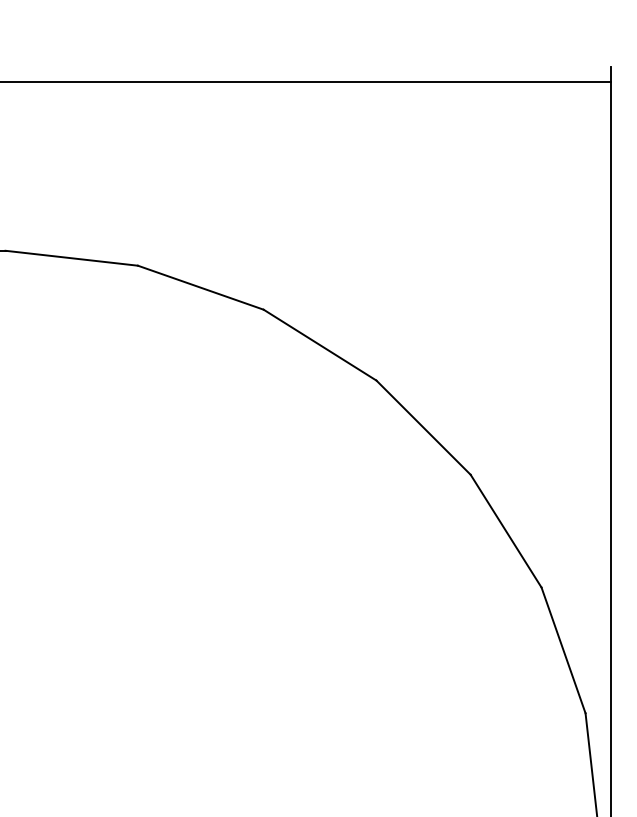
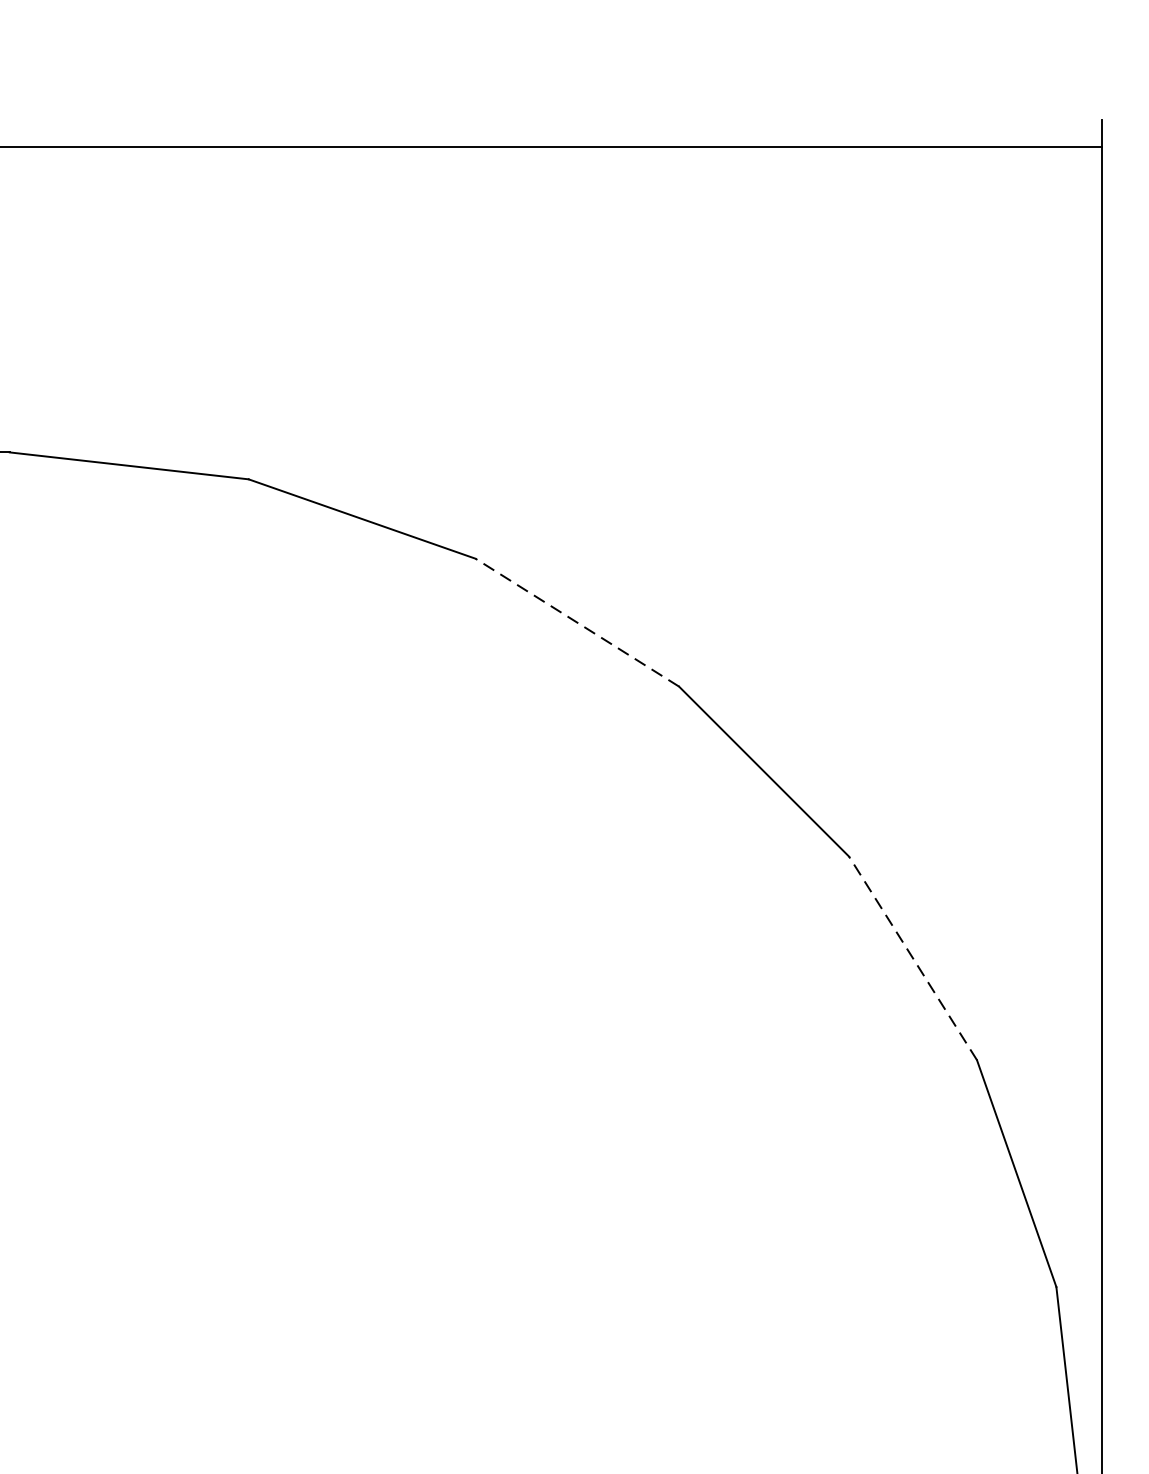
line: (320, 345) -> (578, 623), solid -> dashed
line: (506, 531) -> (913, 958), solid -> dashed

